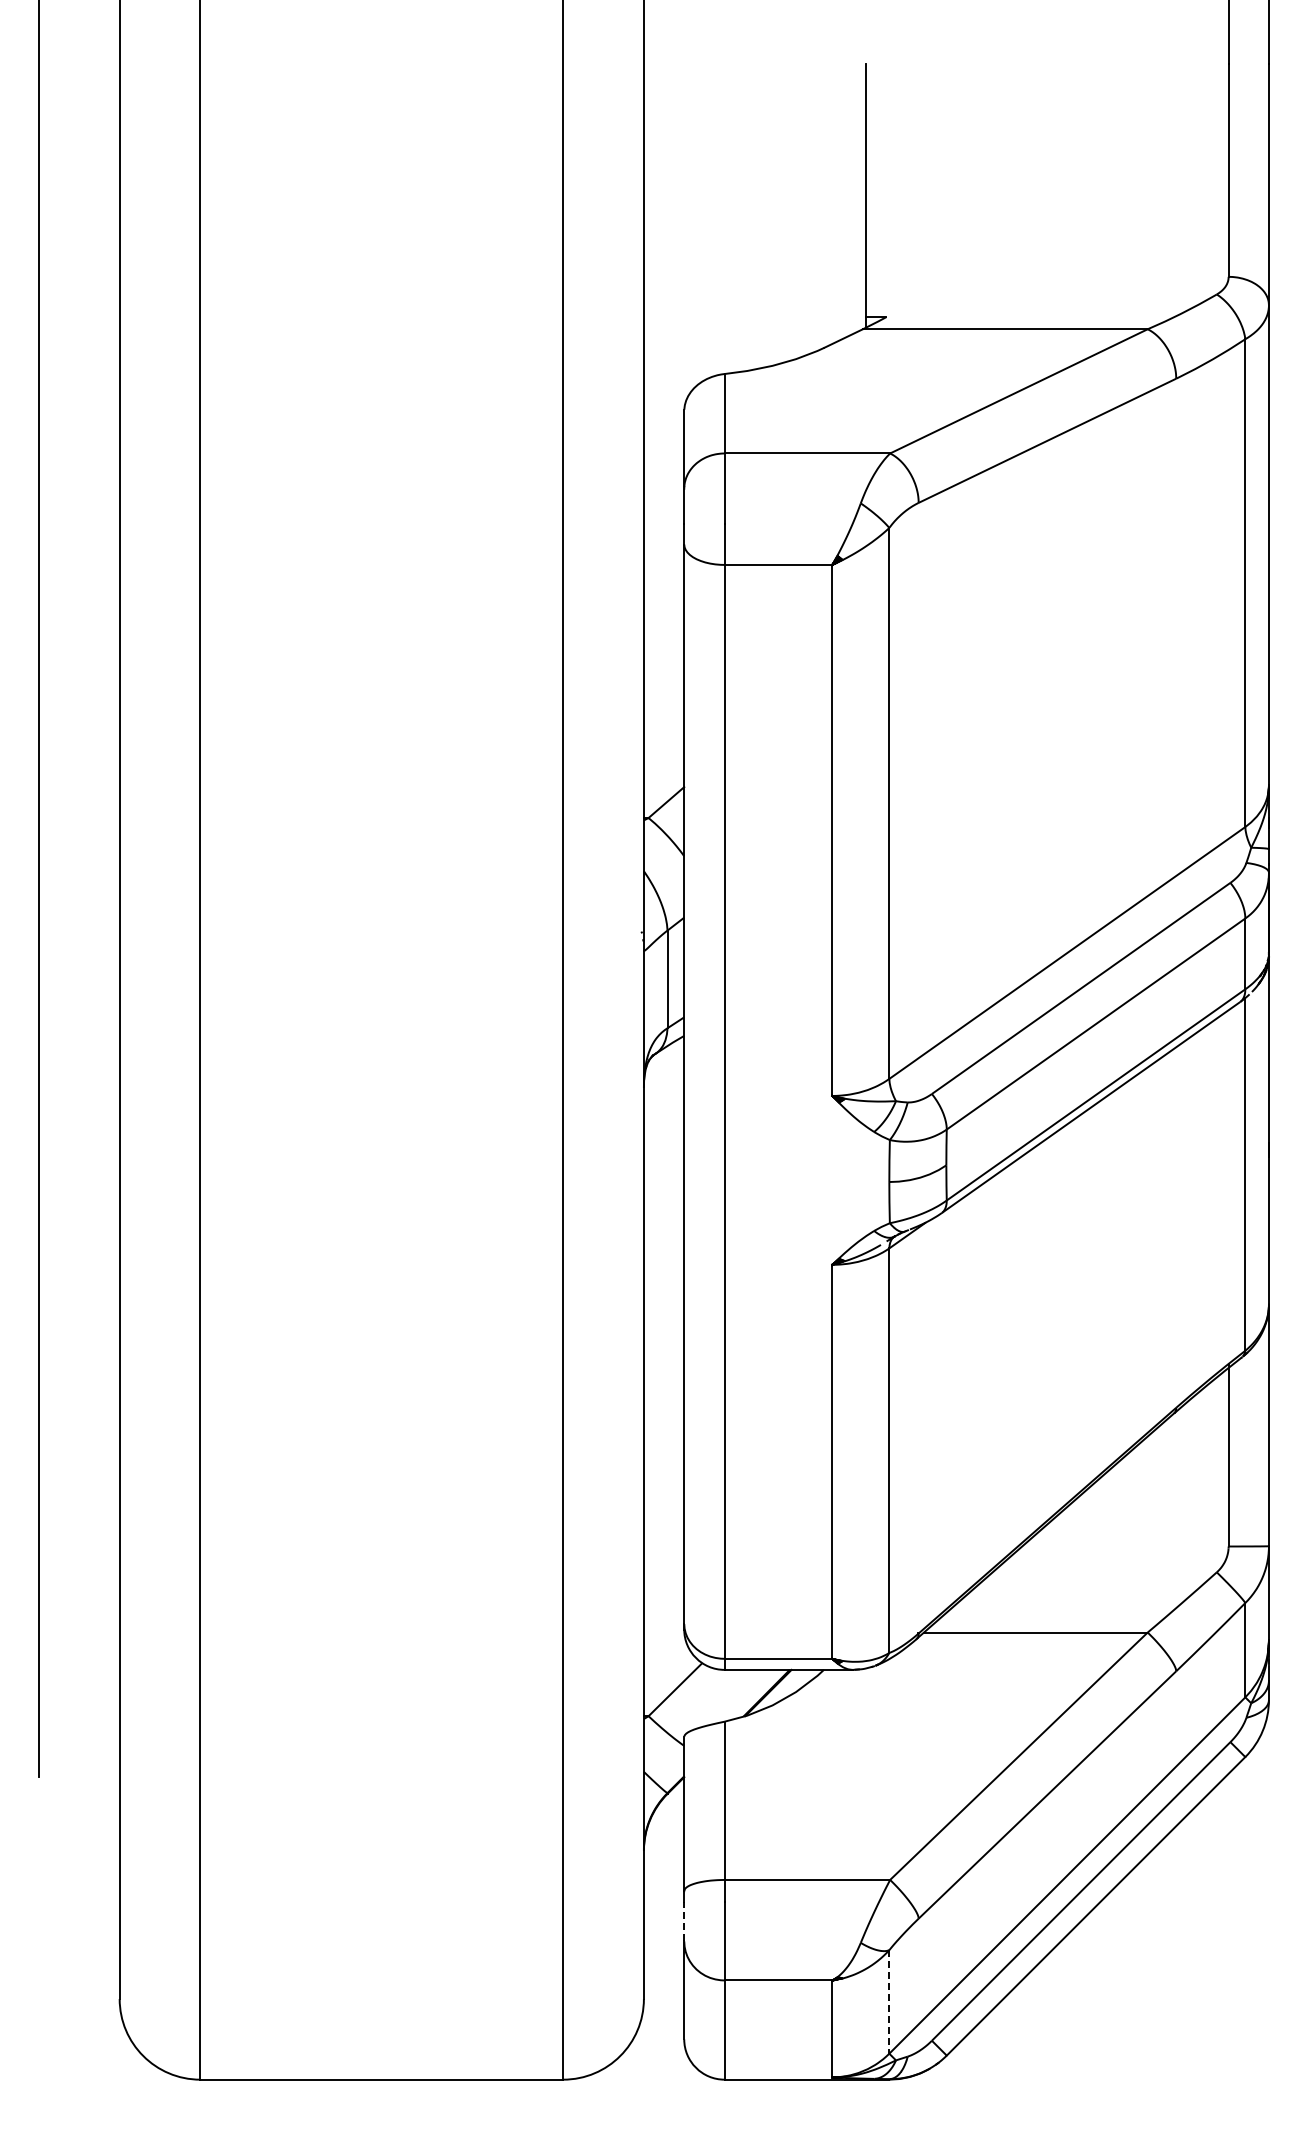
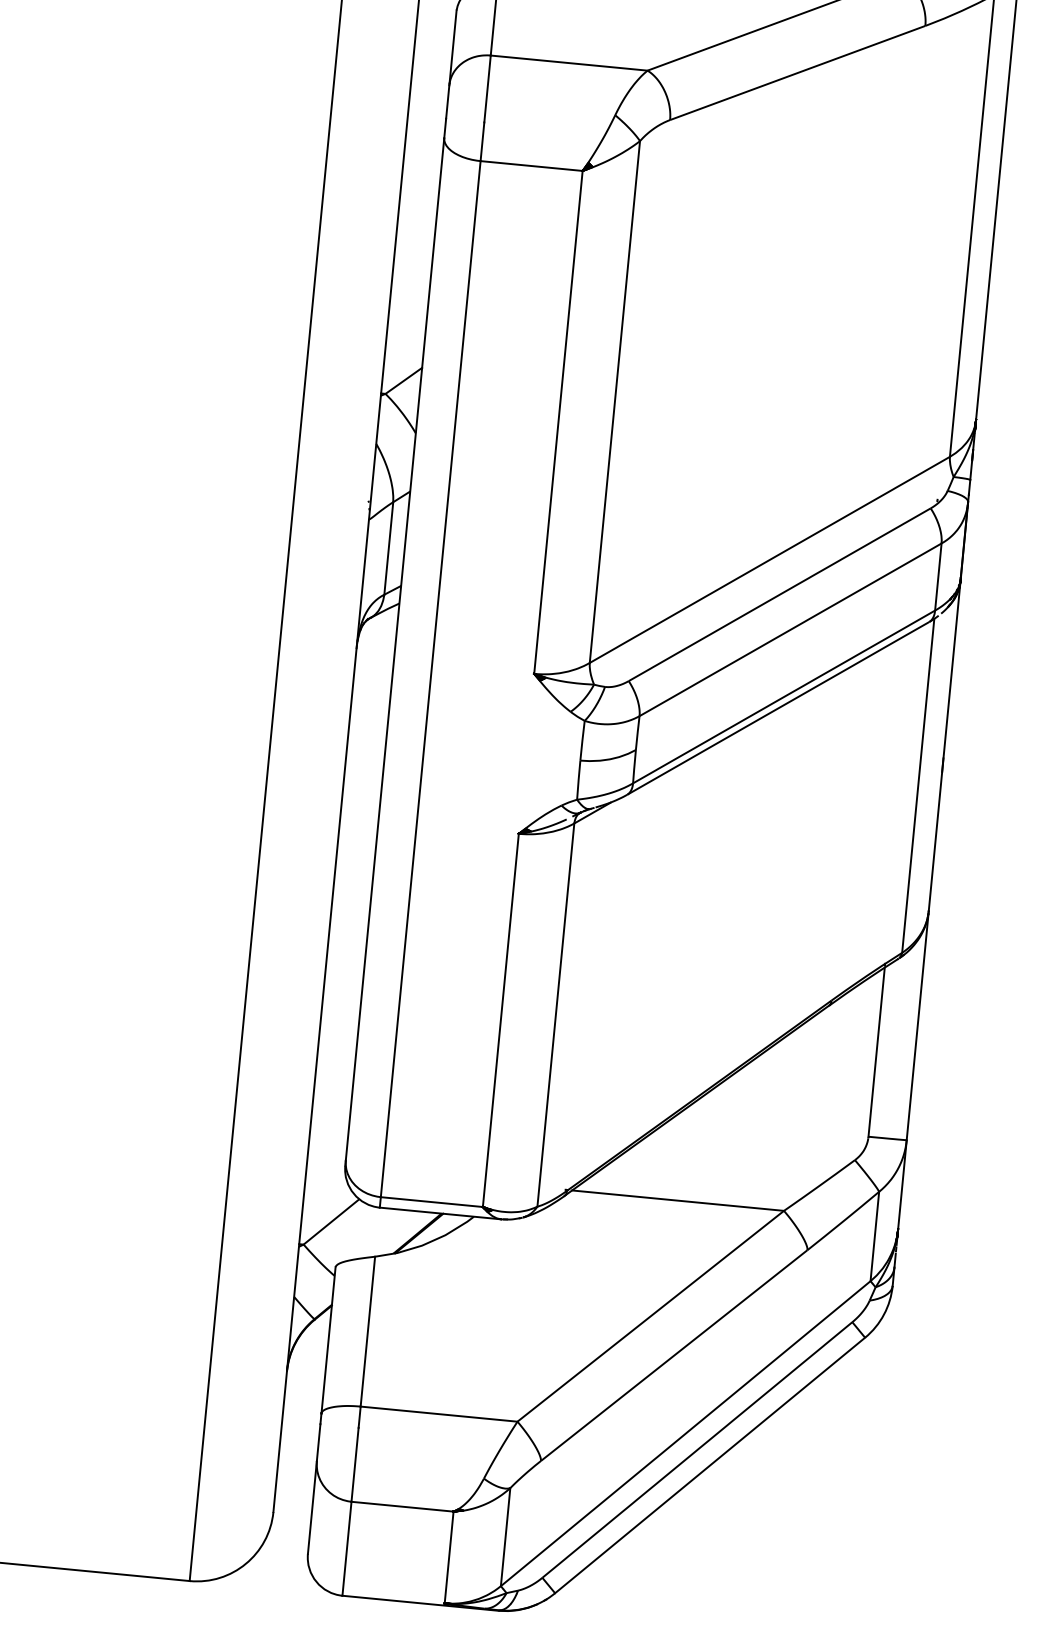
line: (684, 1921) -> (318, 1442), dashed -> solid
line: (889, 2001) -> (505, 1536), dashed -> solid

